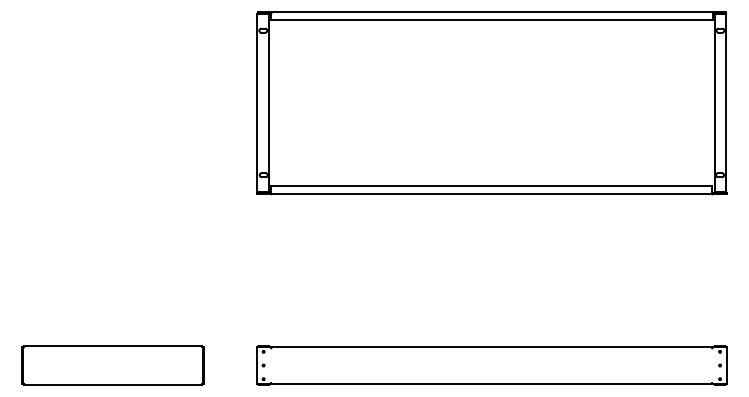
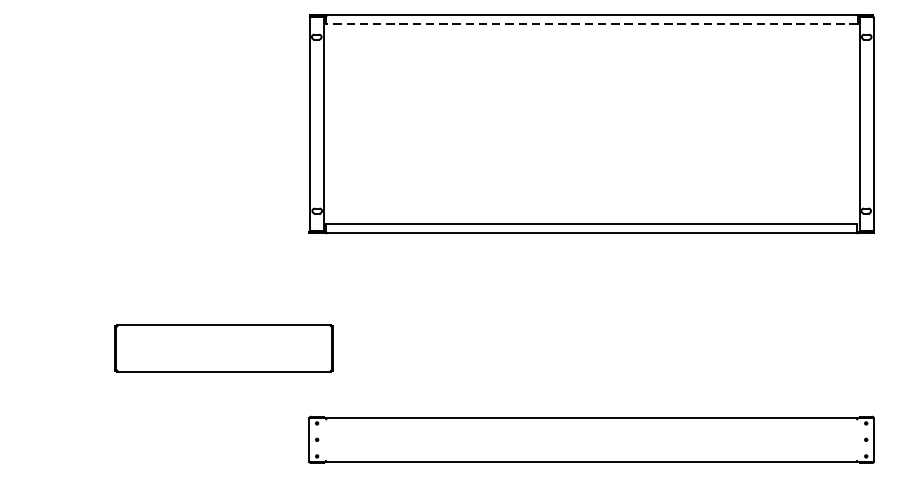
line: (491, 19) -> (591, 23), solid -> dashed
part: (112, 365) -> (223, 348), moved

